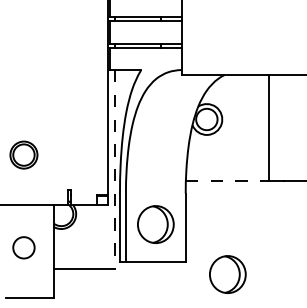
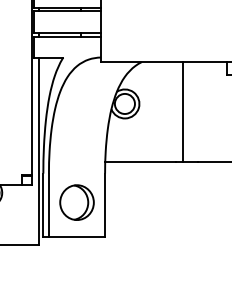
line: (115, 169) -> (39, 150), dashed -> solid
line: (223, 181) -> (140, 162), dashed -> solid
part: (227, 274) -> (144, 249), removed

